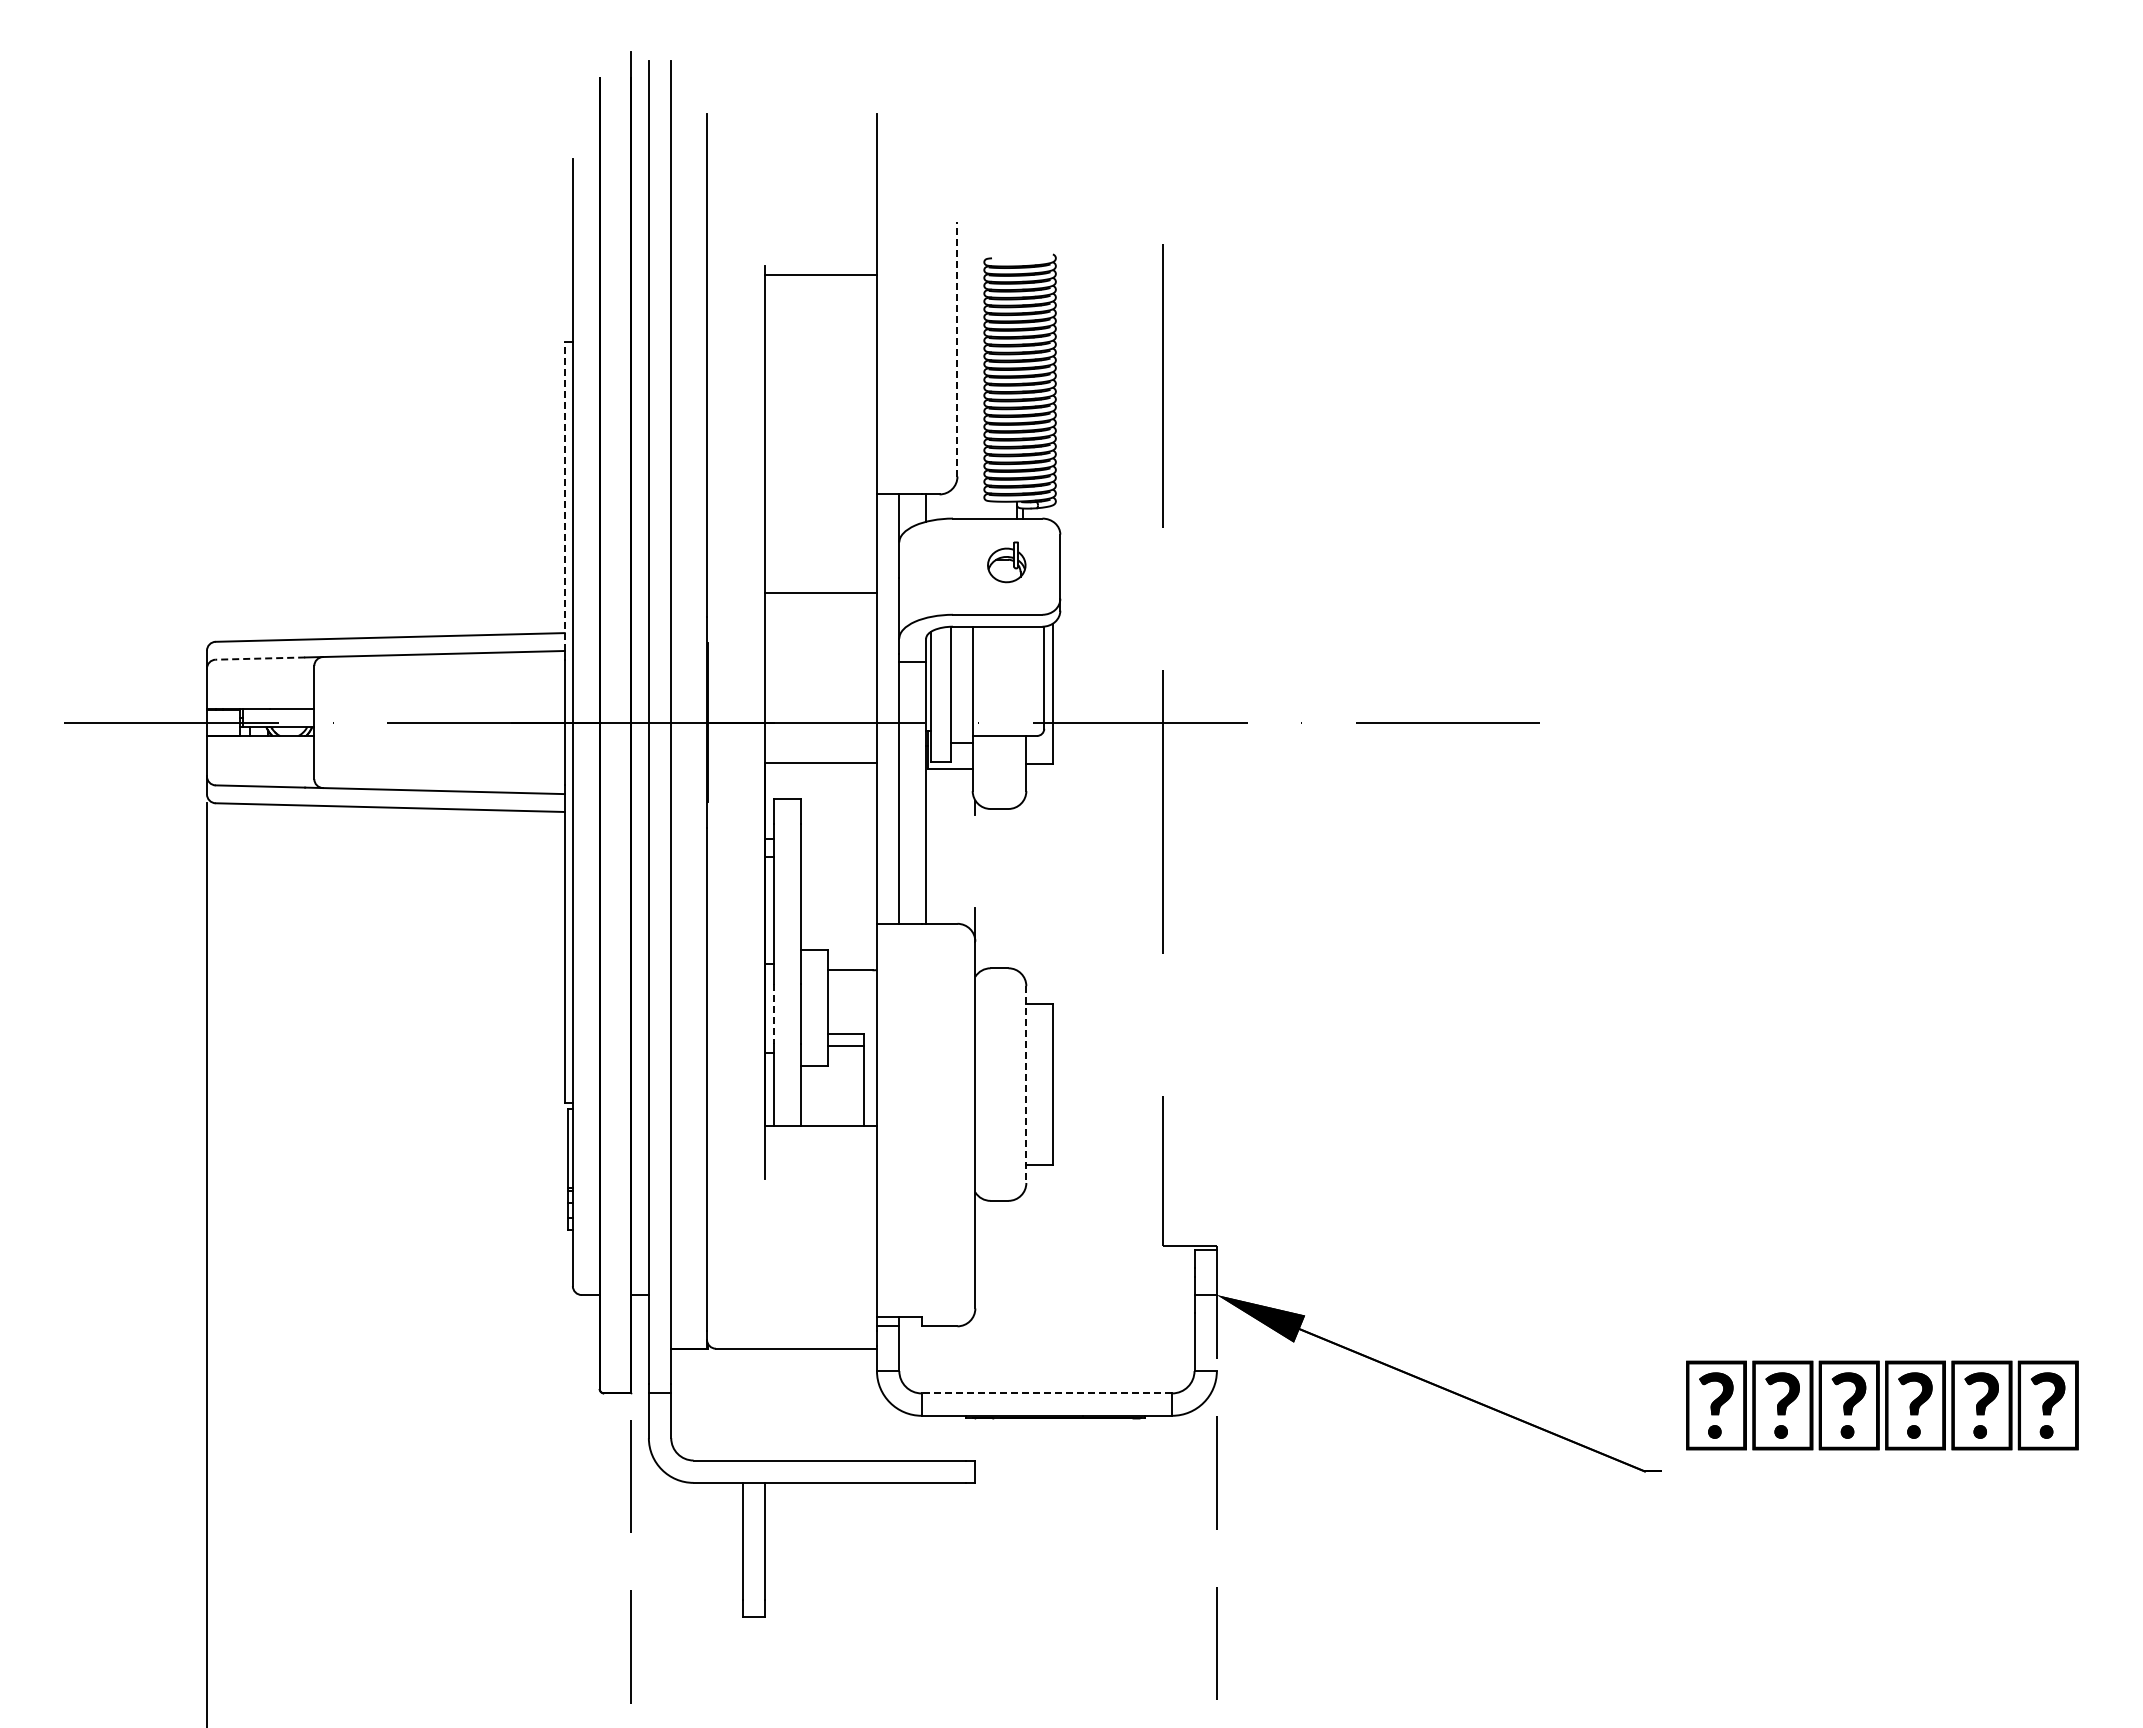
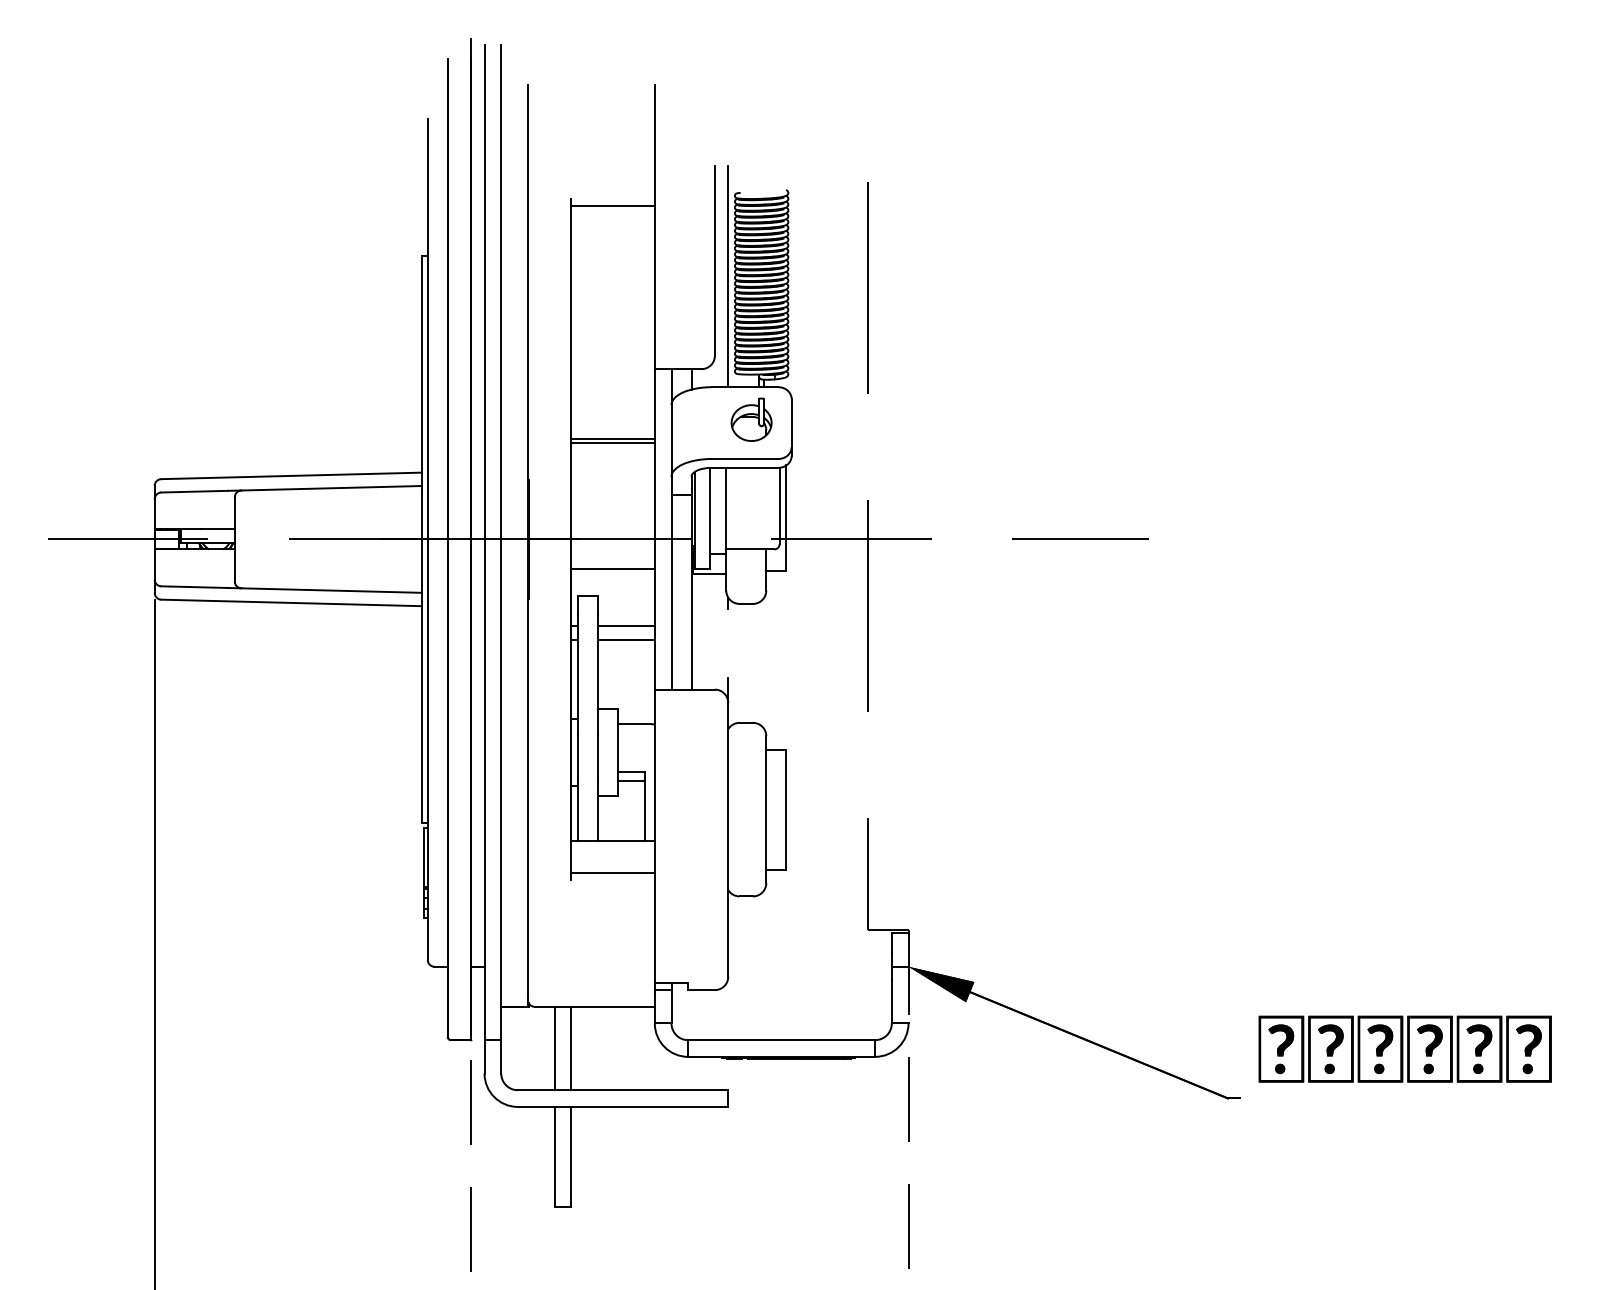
line: (957, 348) -> (714, 260), dashed -> solid
line: (975, 369) -> (728, 275), added
line: (564, 496) -> (421, 370), dashed -> solid
part: (1006, 562) -> (751, 419), size x1.43
line: (820, 588) -> (612, 439), added
line: (260, 658) -> (194, 491), dashed -> solid
line: (838, 838) -> (626, 625), added
line: (838, 856) -> (626, 639), added
line: (774, 1014) -> (578, 757), dashed -> solid
line: (1026, 1085) -> (766, 810), dashed -> solid
line: (820, 1169) -> (612, 873), added
line: (1046, 1393) -> (781, 1040), dashed -> solid
line: (742, 1404) -> (554, 1048), added
line: (765, 1404) -> (571, 1048), added

